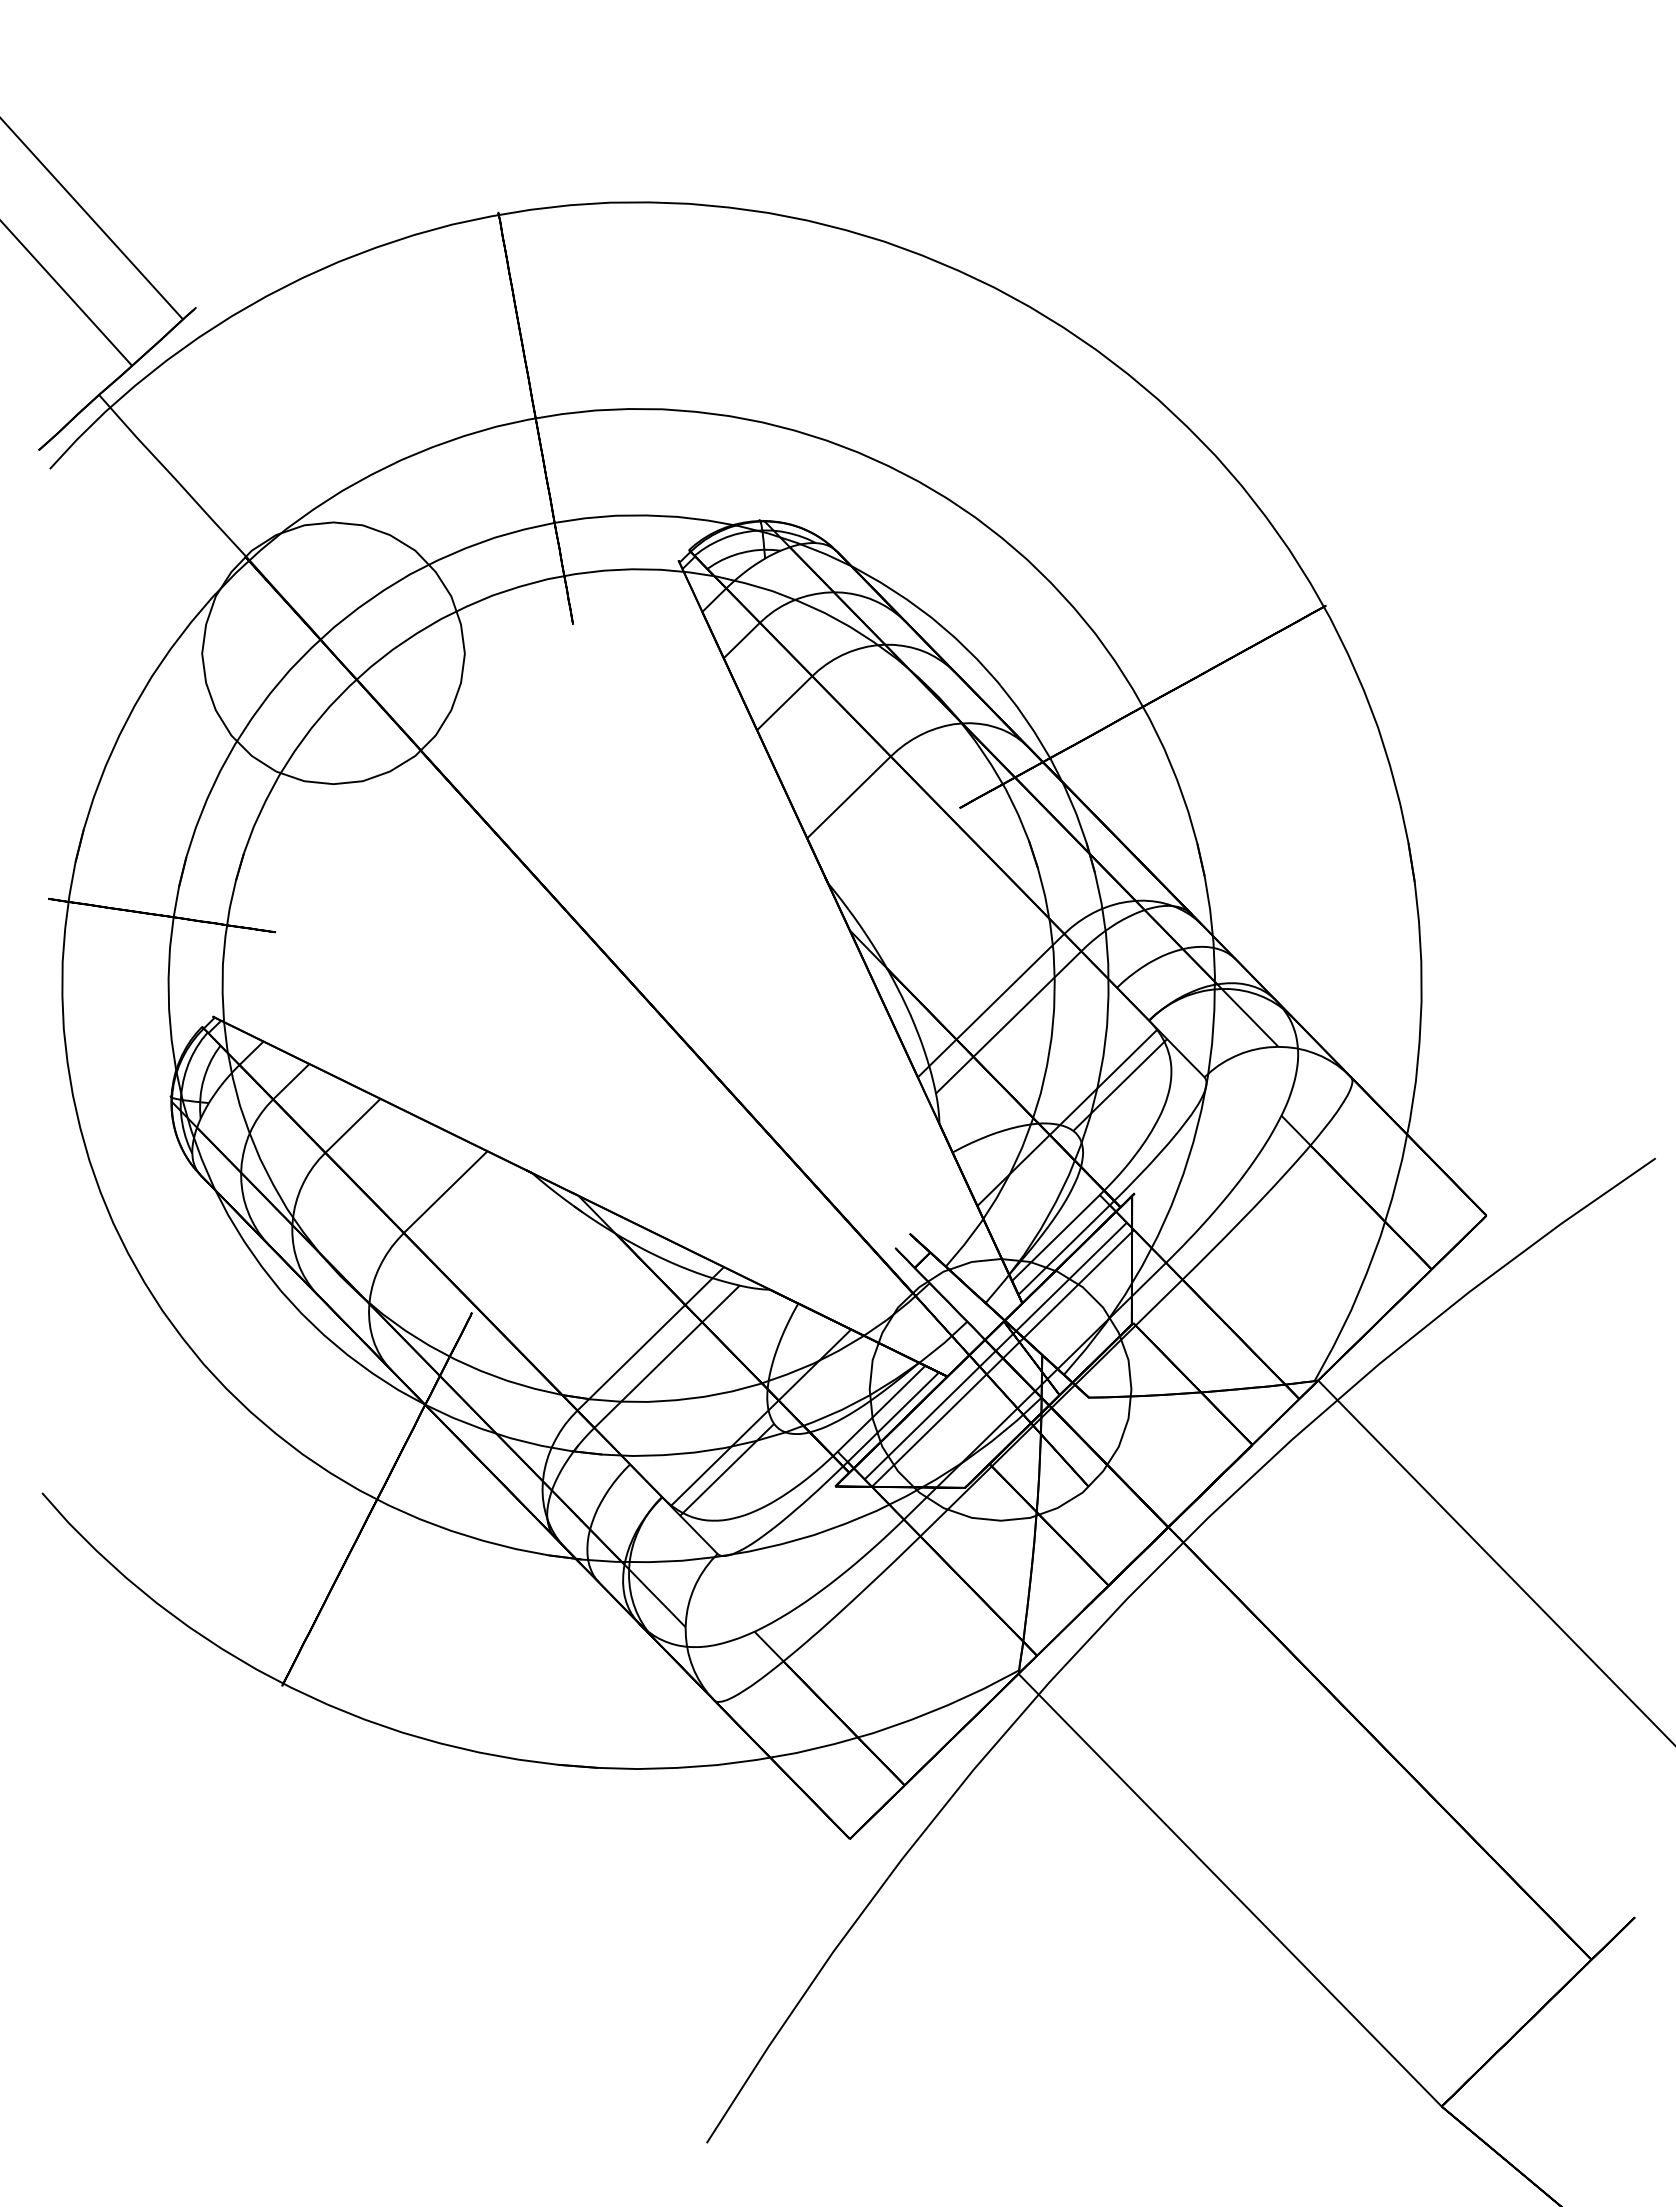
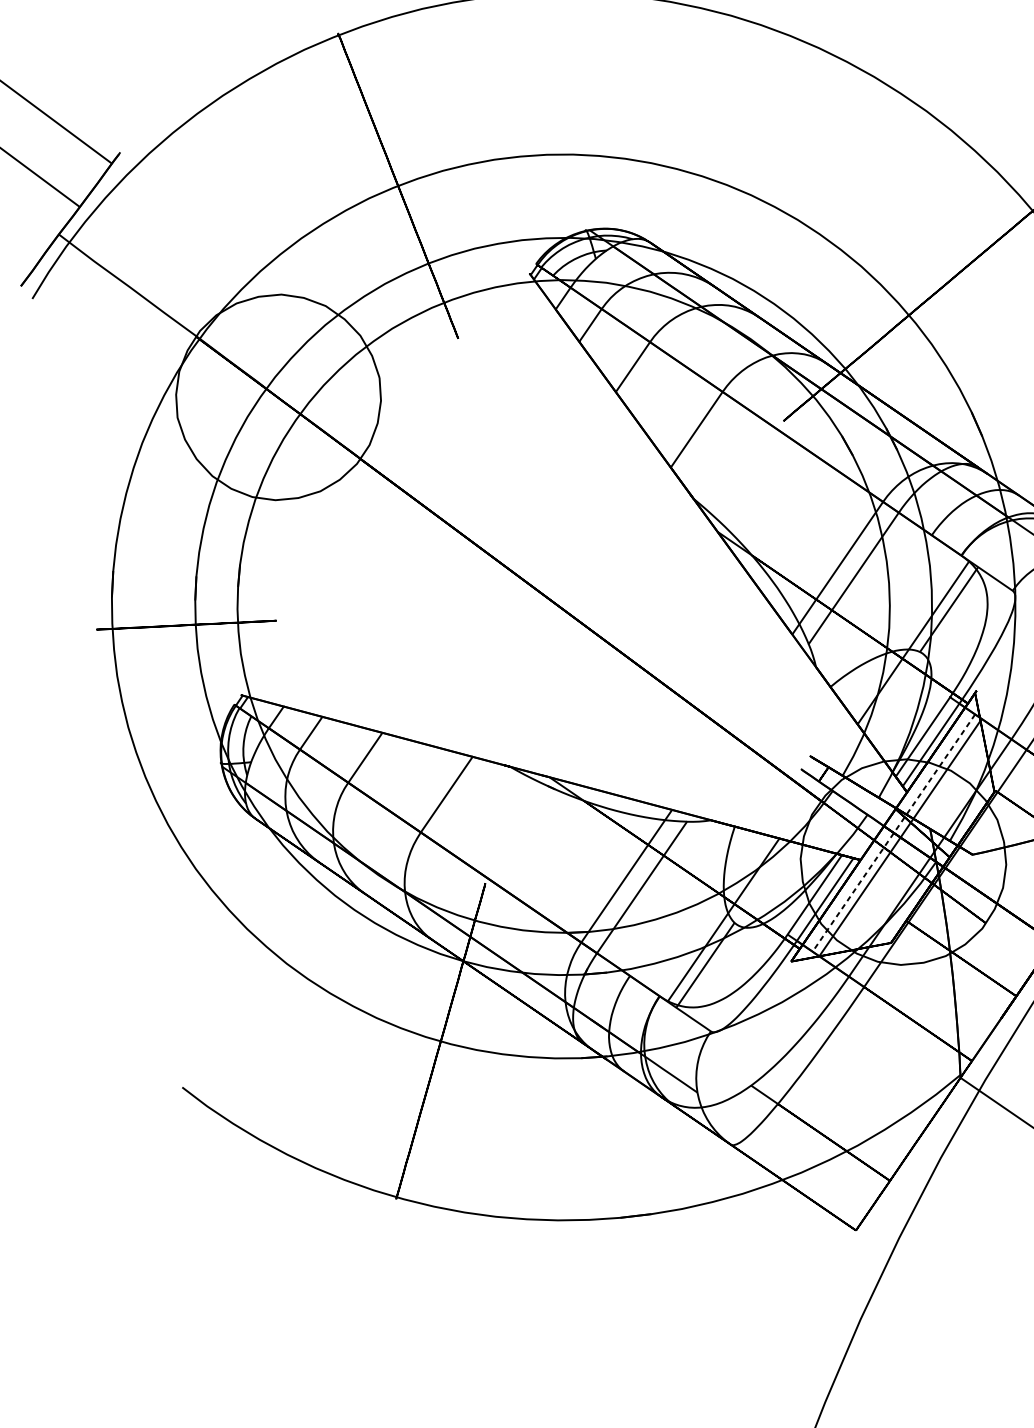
line: (995, 1351) -> (893, 833), solid -> dashed

